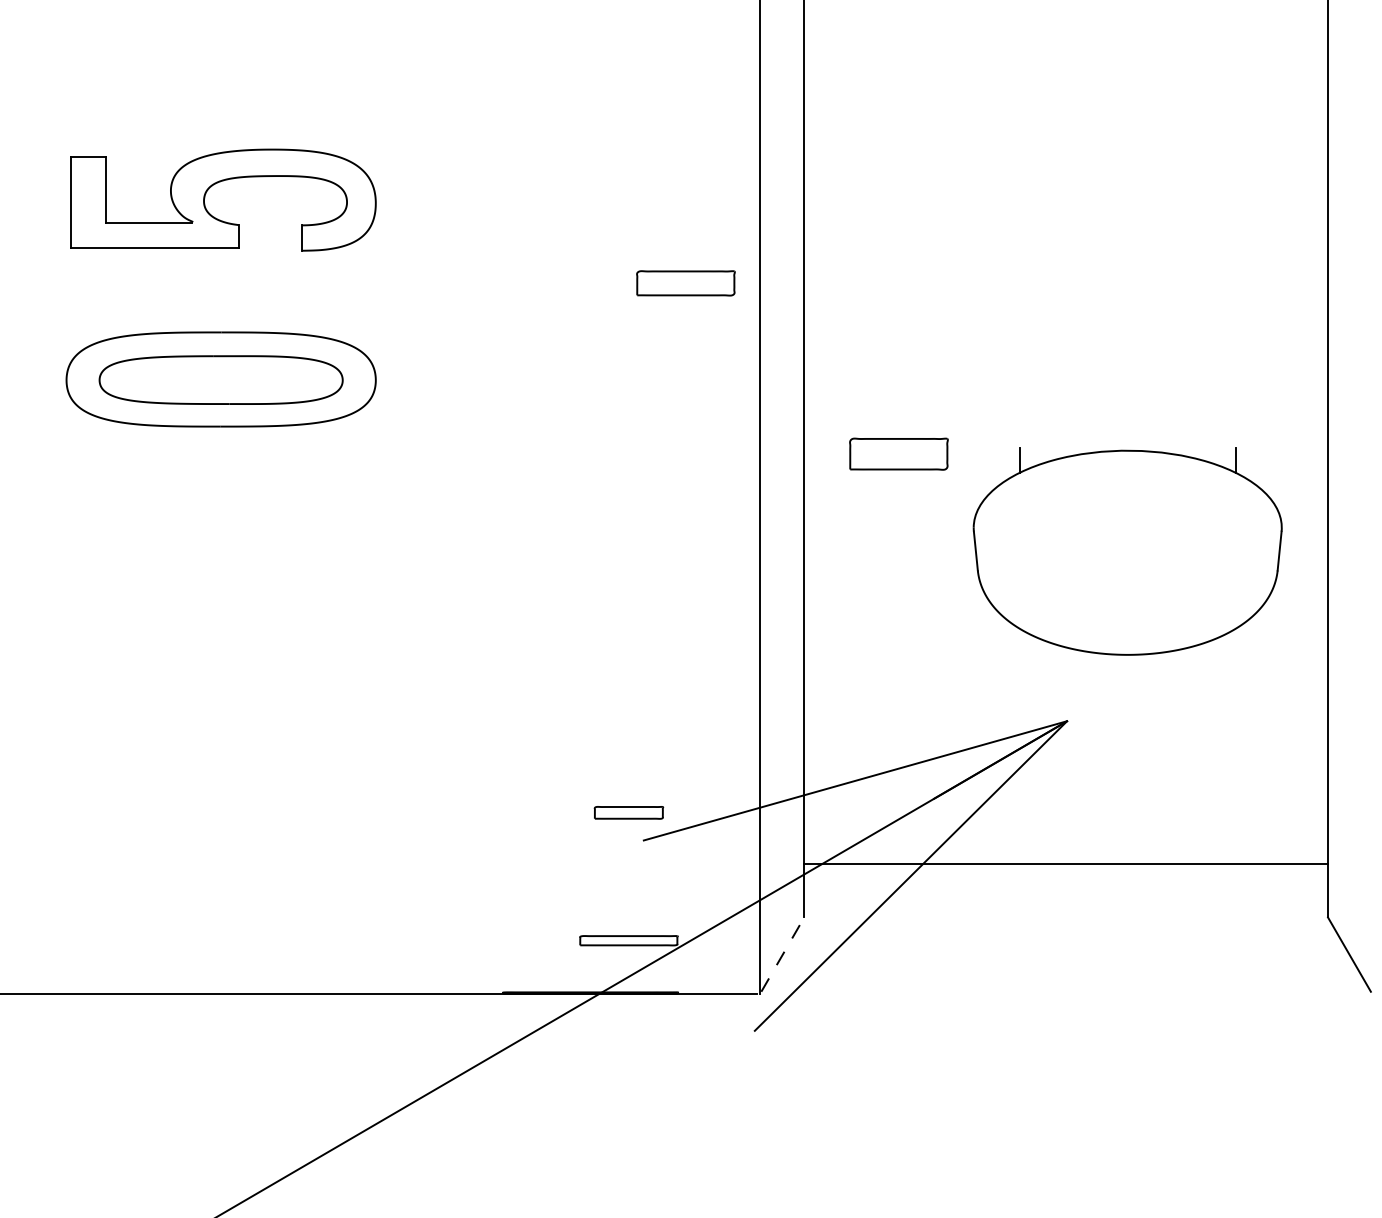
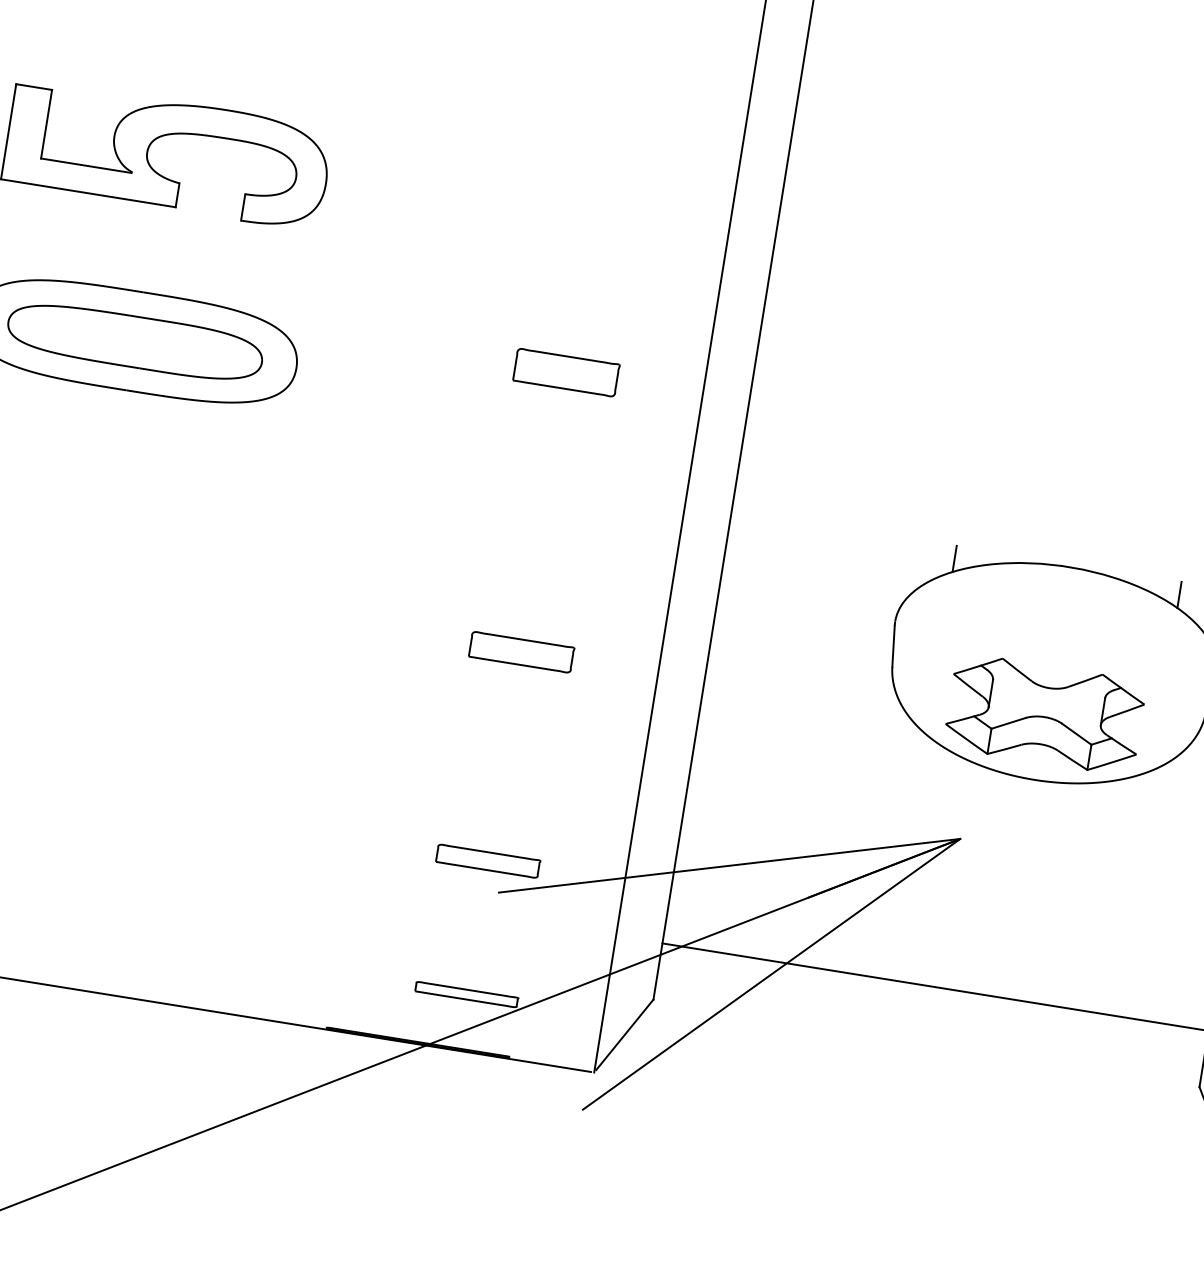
part: (685, 283) -> (521, 652), moved
part: (898, 453) -> (566, 371), moved
part: (1127, 591) -> (1044, 713), added
part: (628, 812) -> (487, 860), size x1.43
line: (782, 954) -> (624, 1034), dashed -> solid

